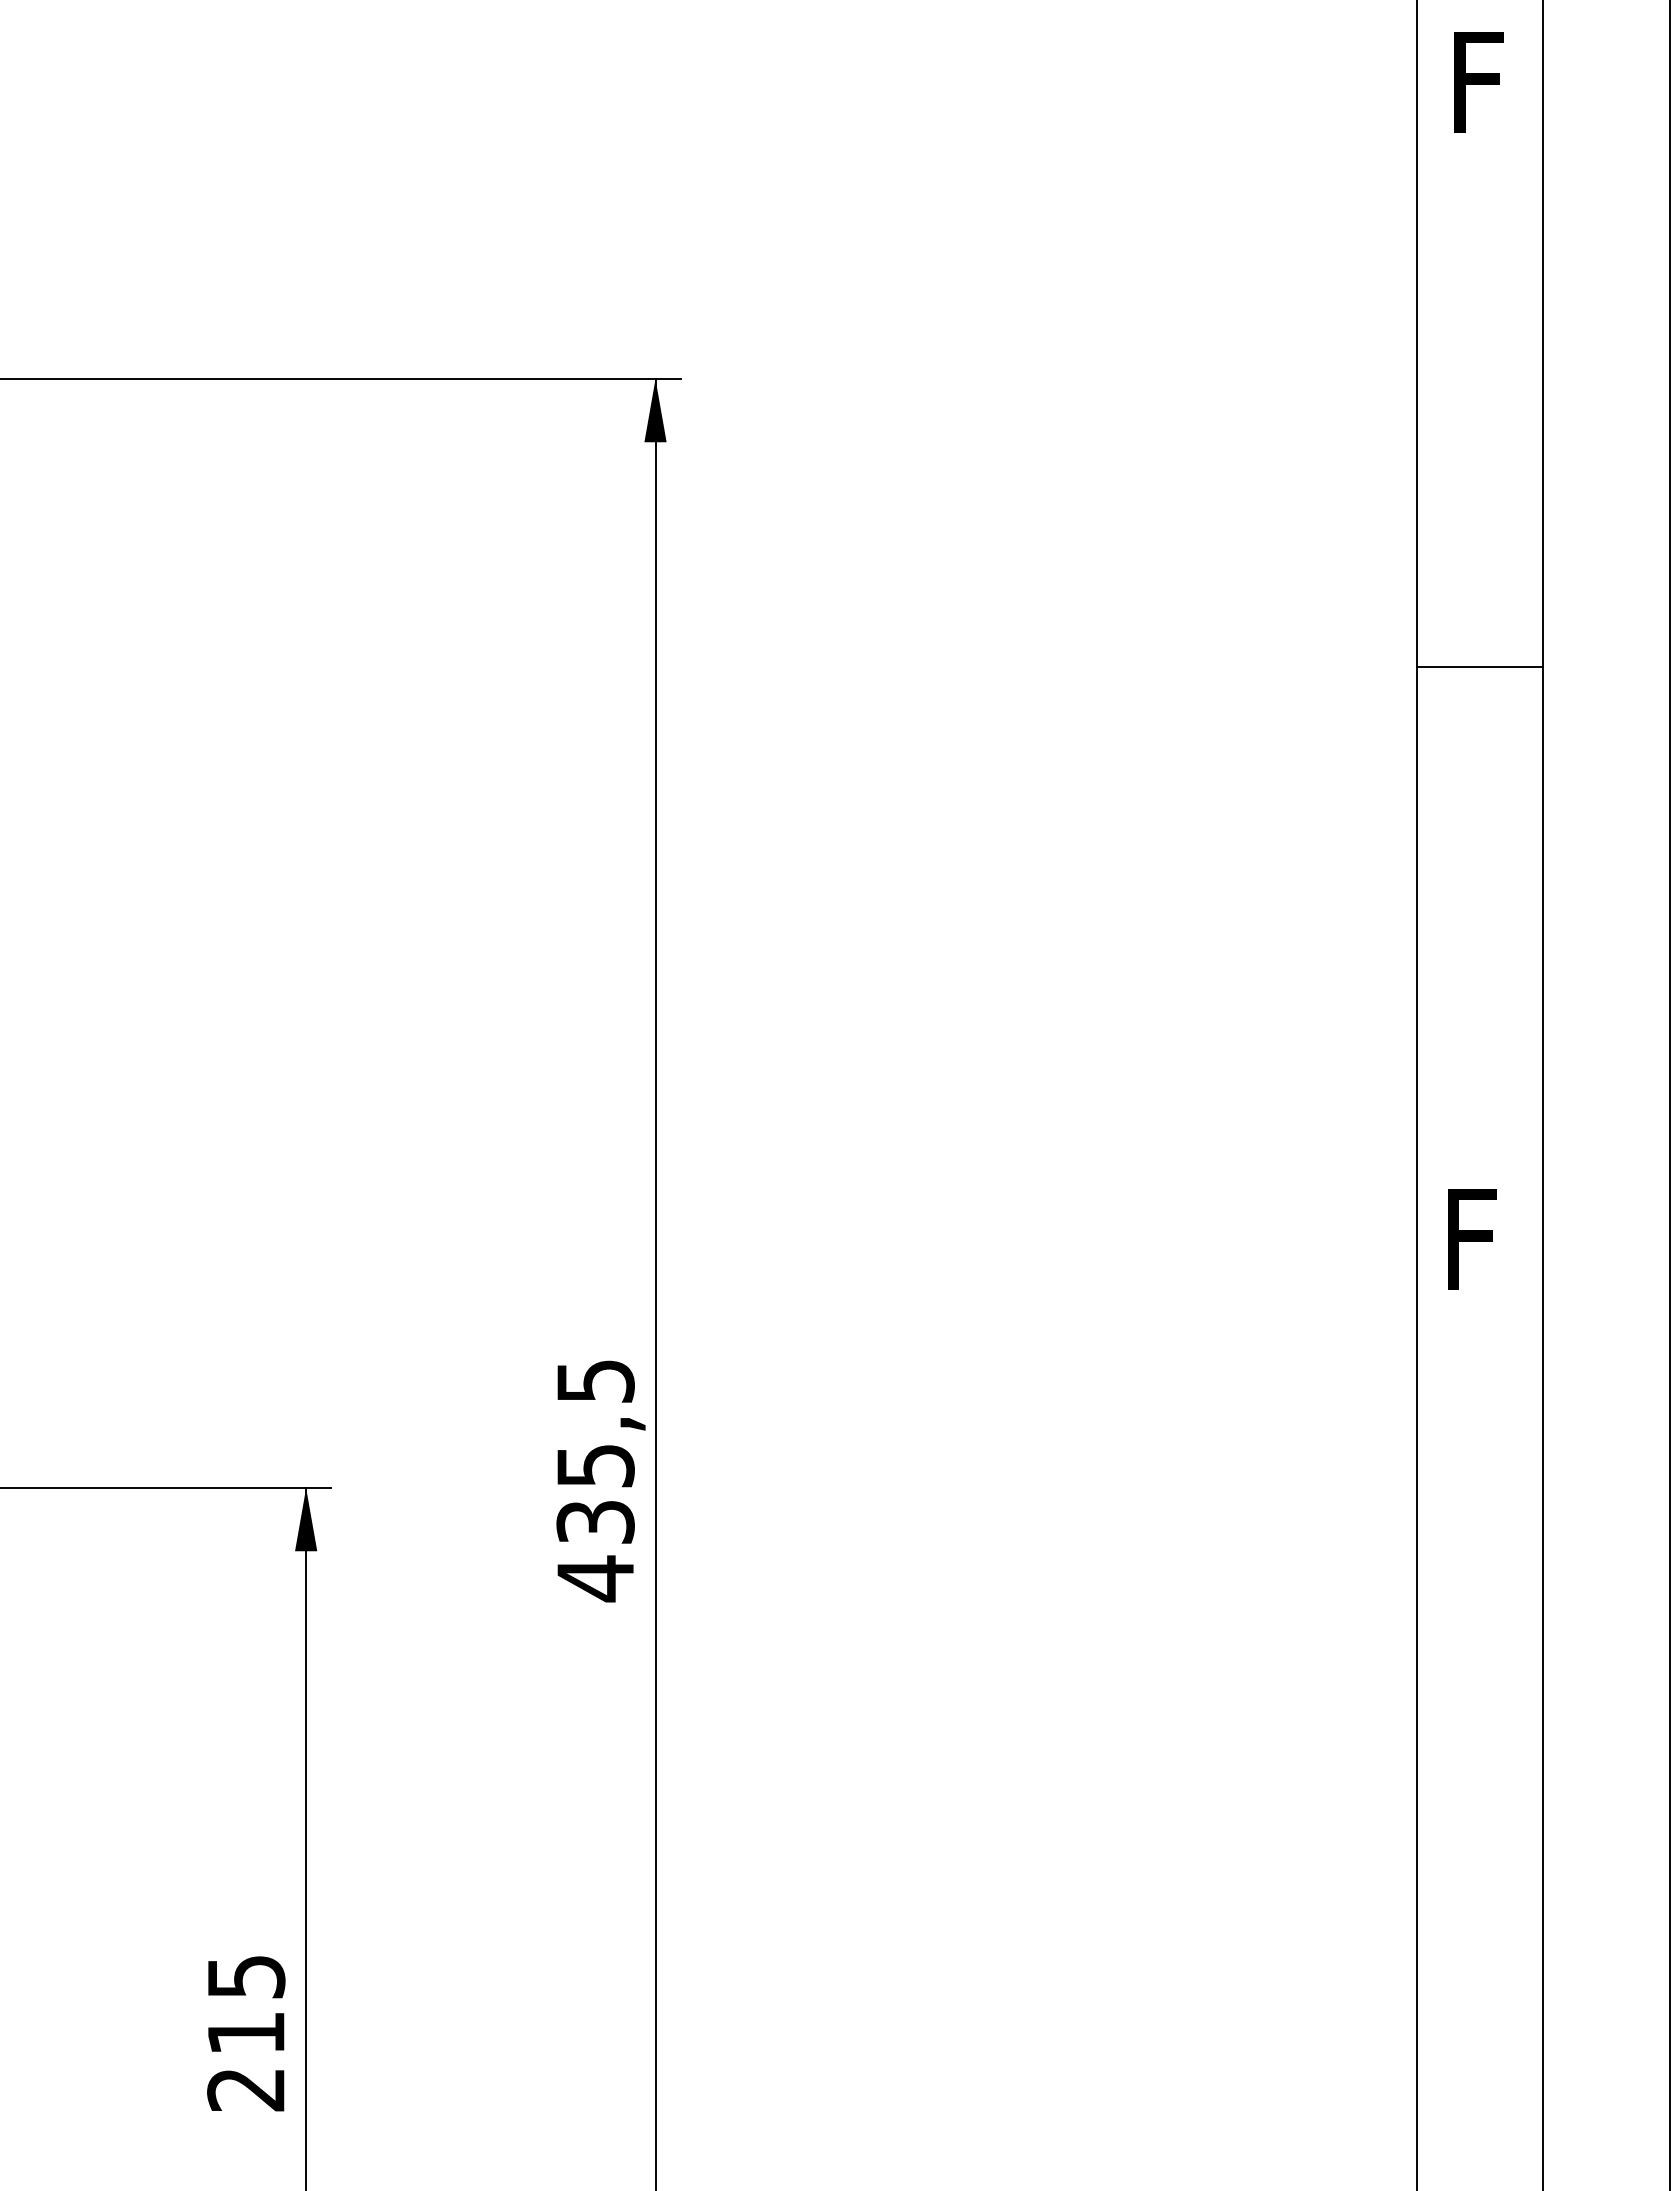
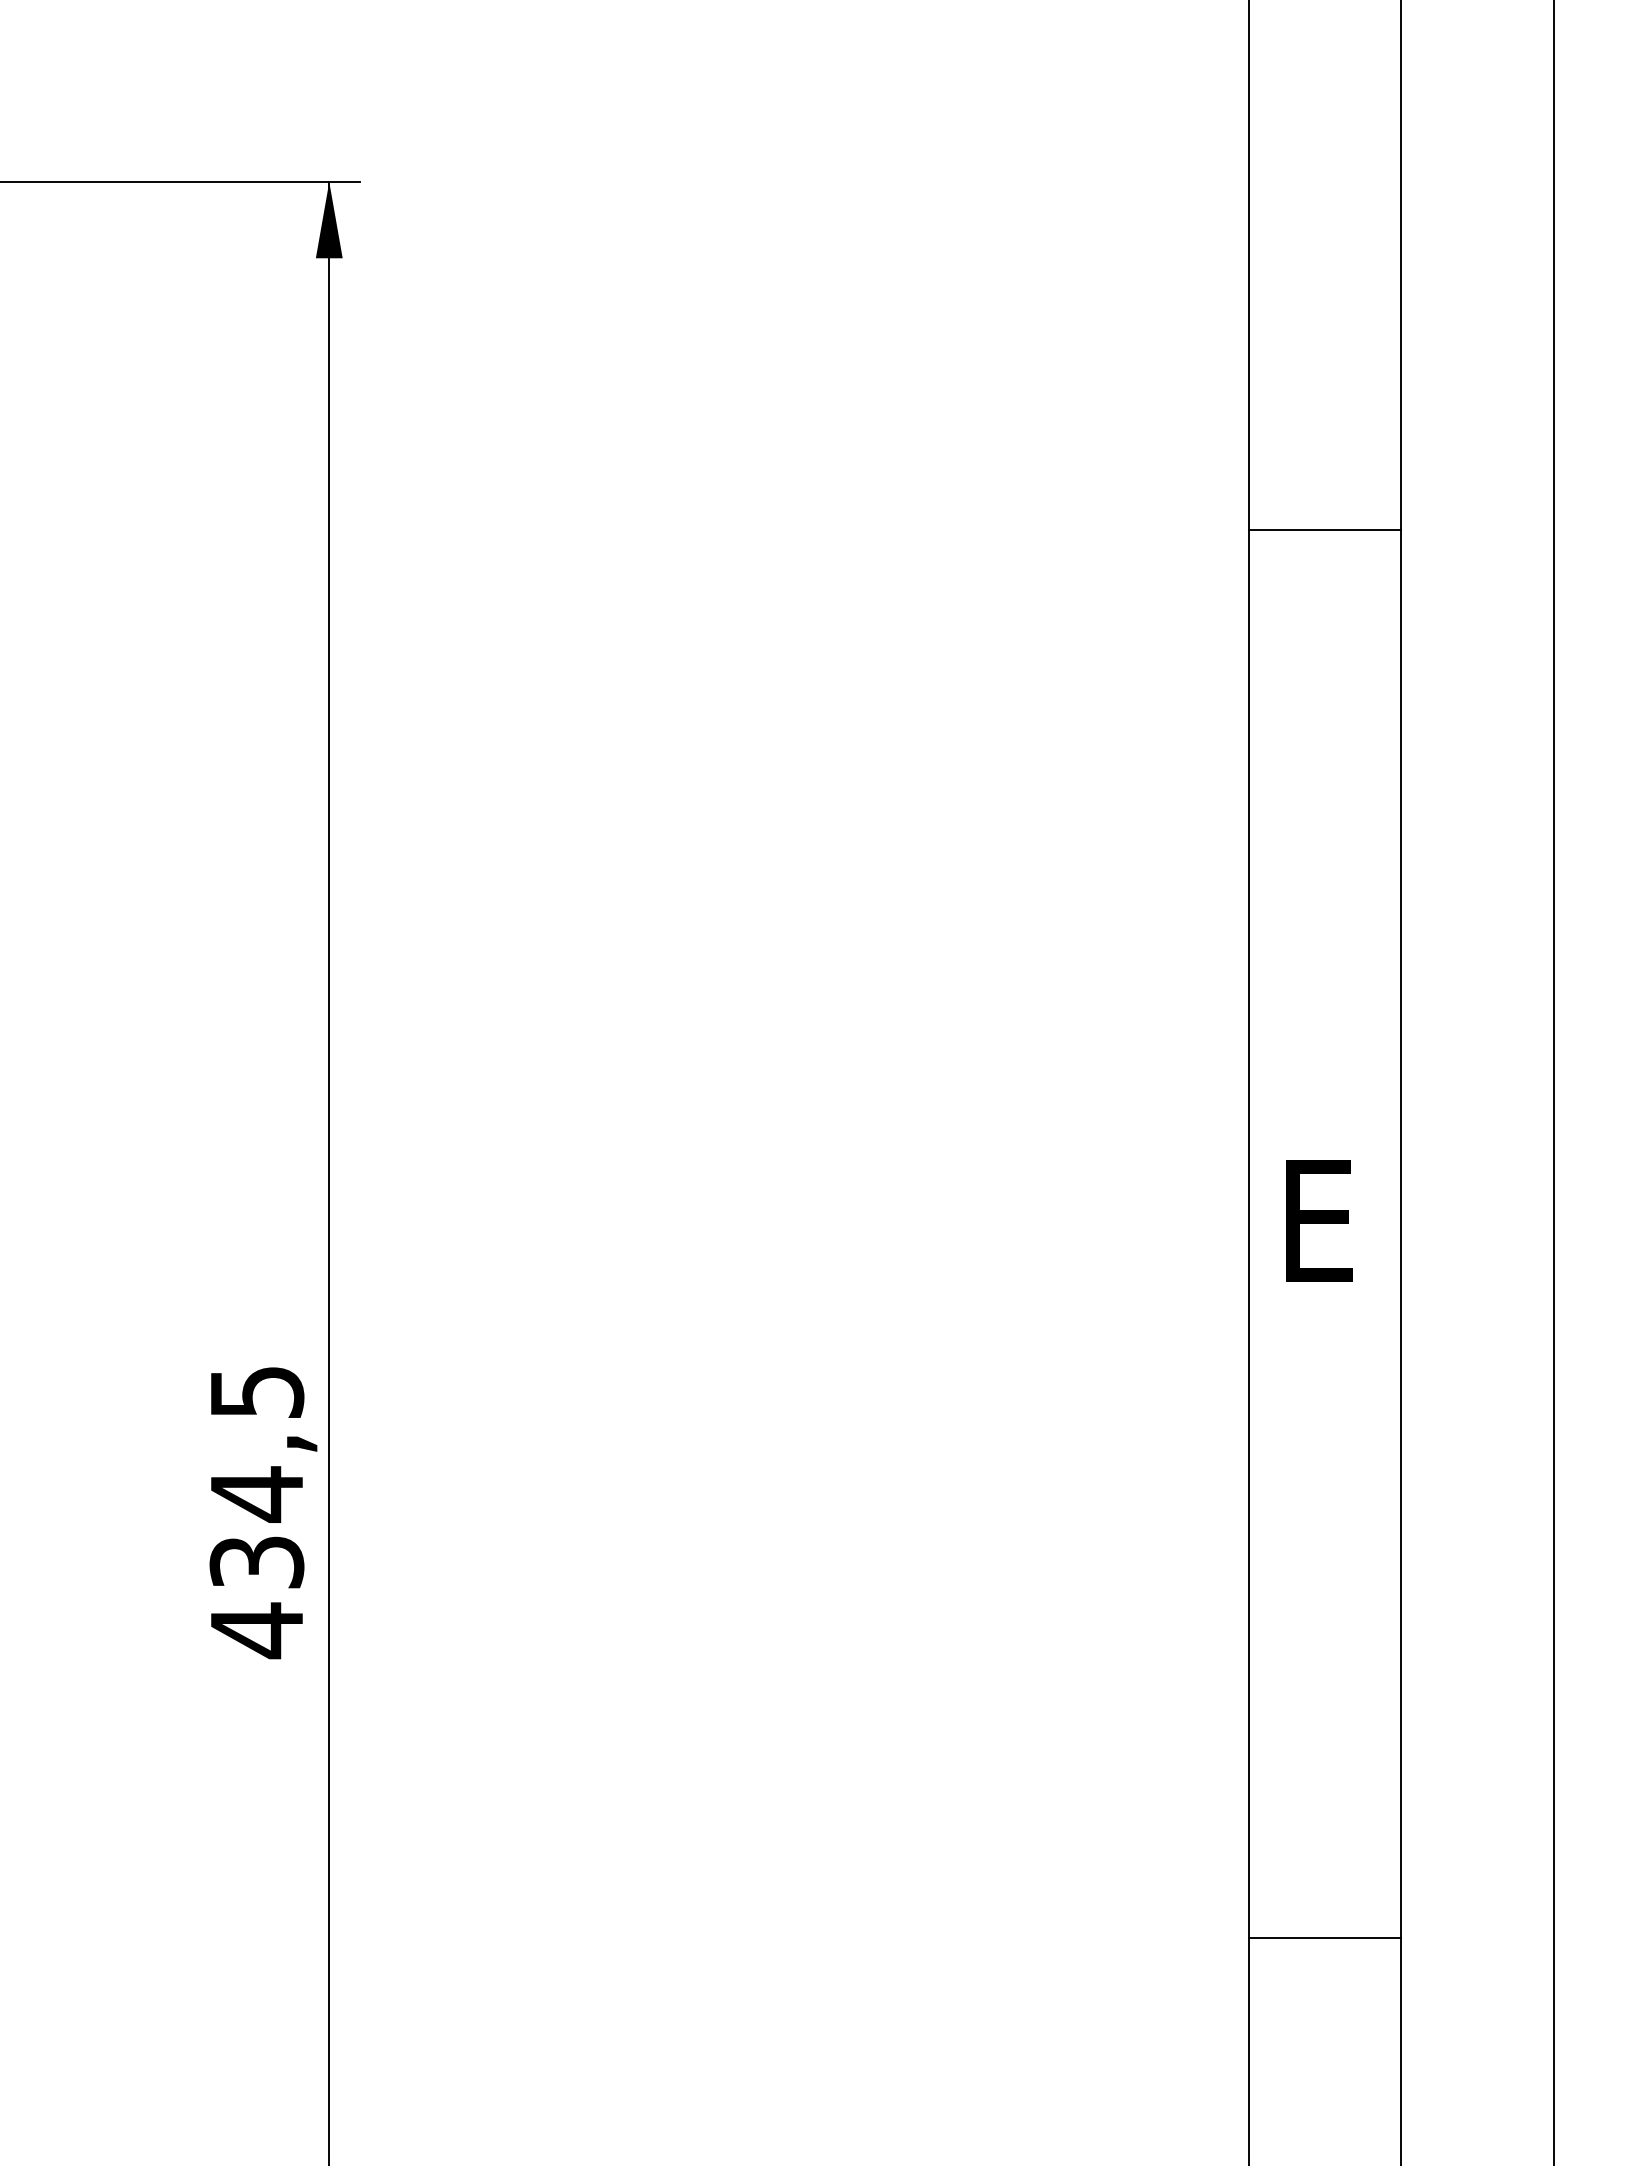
text: (1480, 1239) -> (1325, 1220), F -> E
text: (595, 1465) -> (256, 1493), 435,5 -> 434,5
line: (1480, 1833) -> (1325, 1938), added

